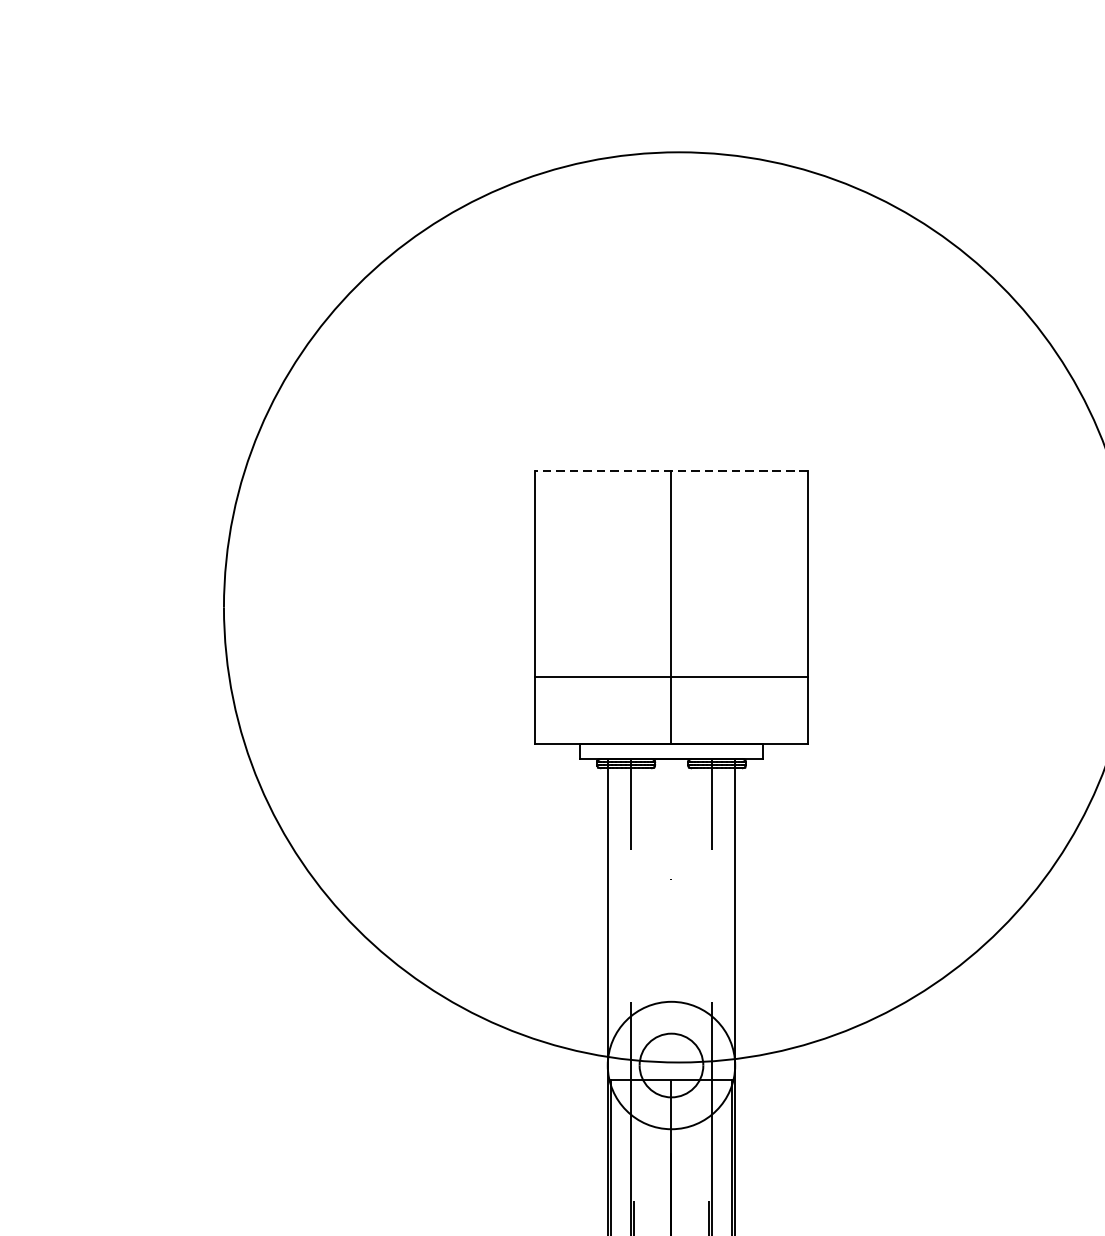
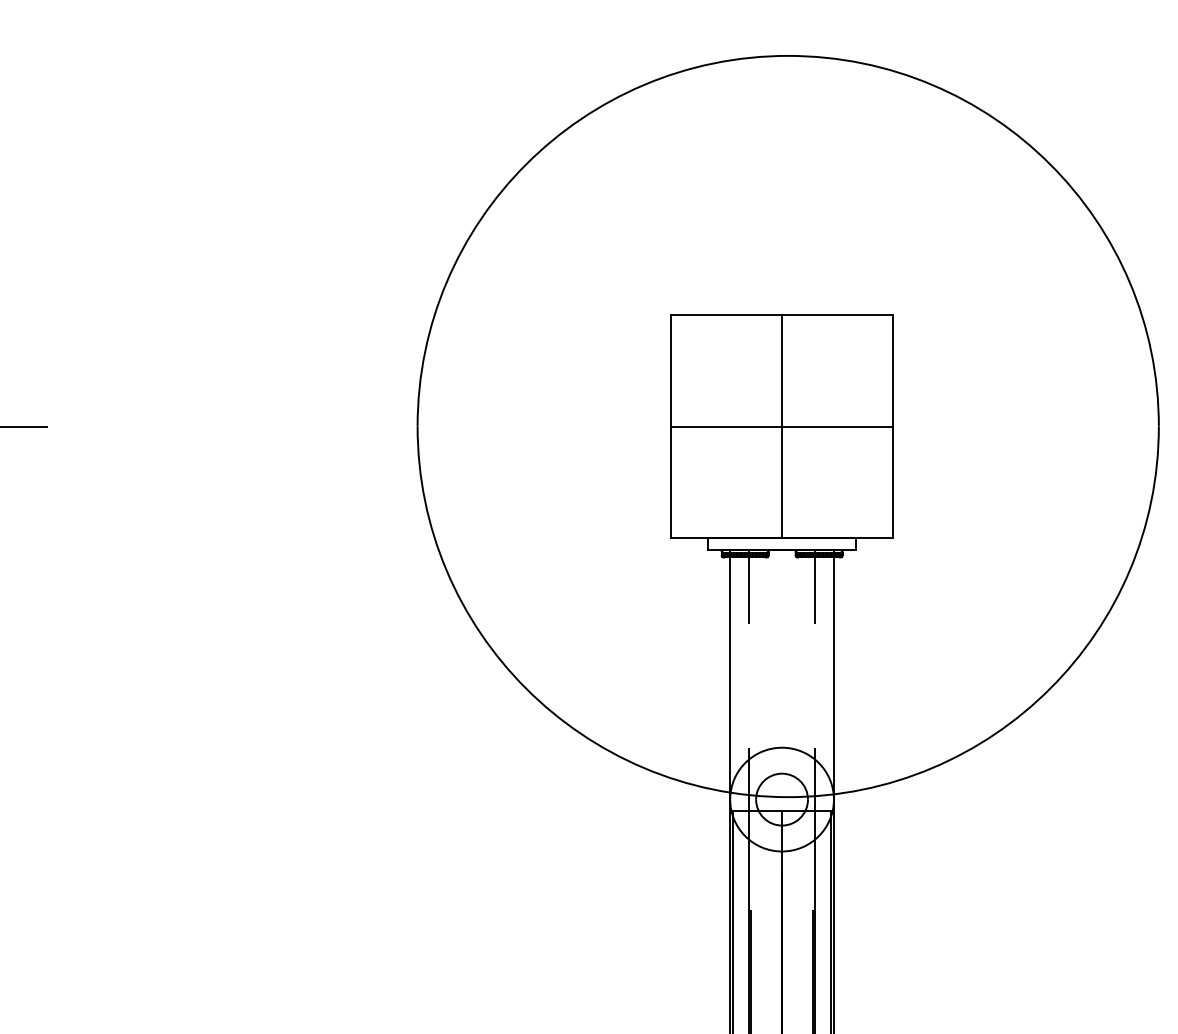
line: (670, 471) -> (781, 315), dashed -> solid
line: (670, 677) -> (781, 426), moved

